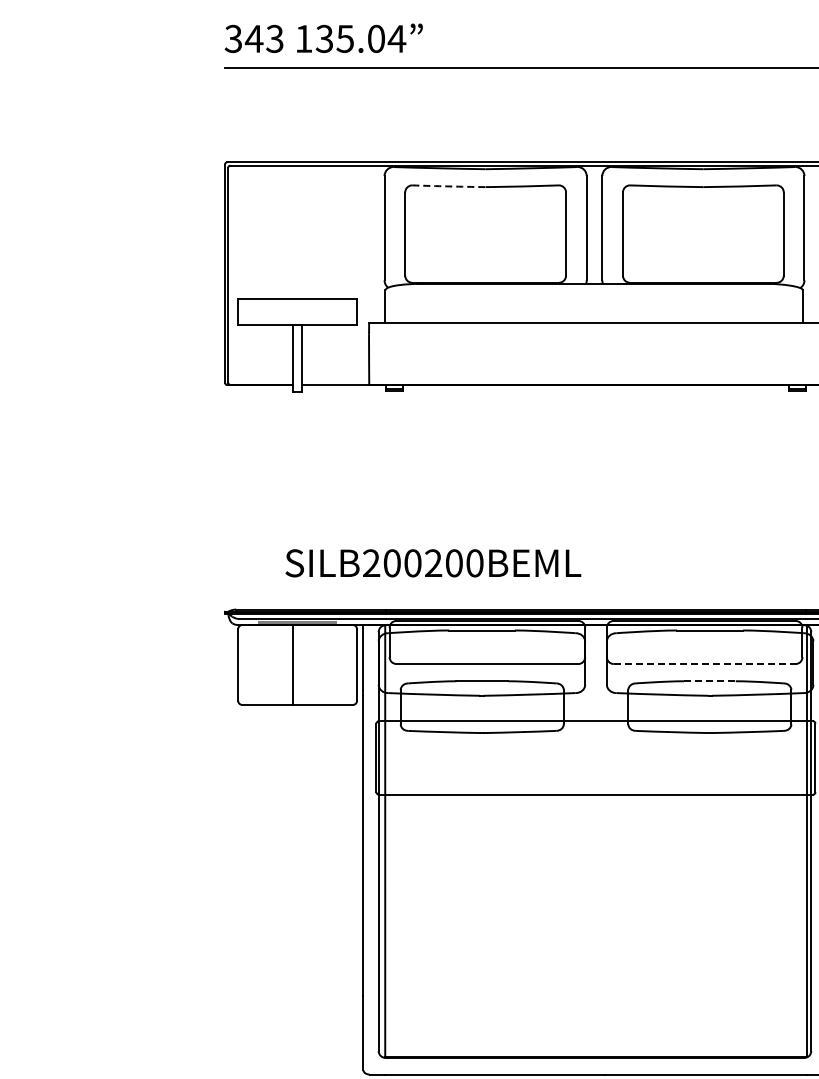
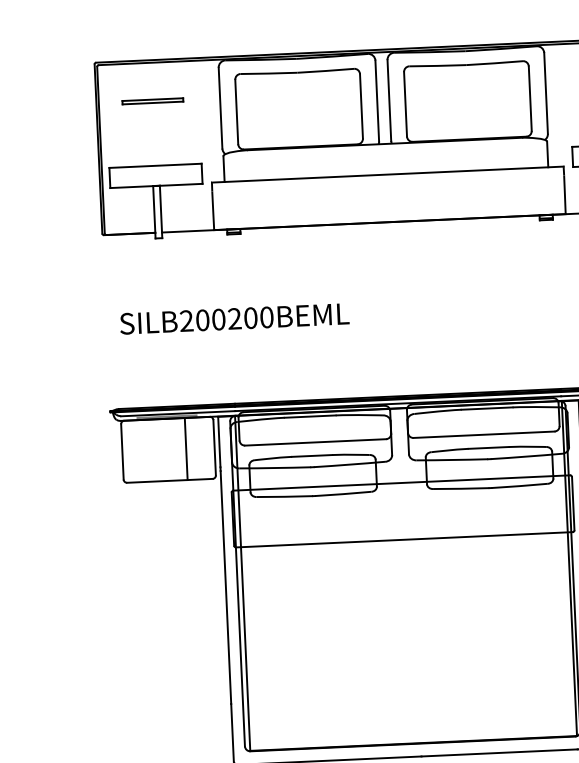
arc: (448, 186) -> (268, 73), dashed -> solid
part: (297, 215) -> (152, 101), added
text: (433, 563) -> (234, 319), moved
line: (704, 664) -> (483, 435), dashed -> solid
line: (293, 665) -> (186, 449), moved
line: (709, 681) -> (488, 448), dashed -> solid

